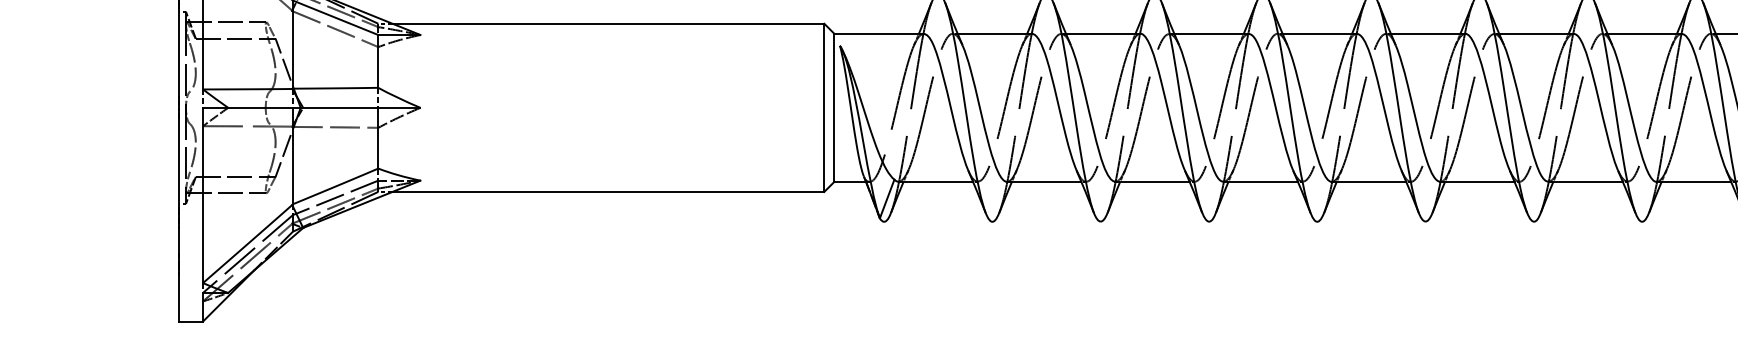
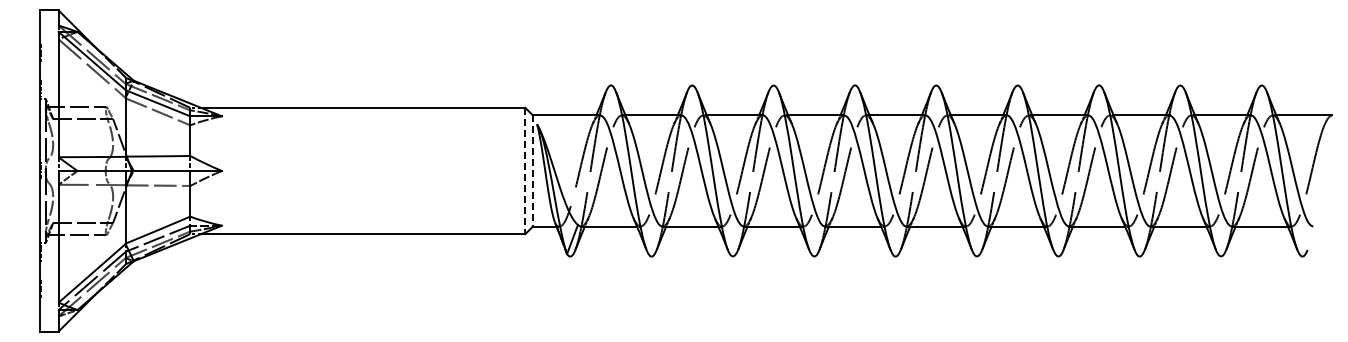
line: (824, 108) -> (525, 171), solid -> dashed
line: (833, 108) -> (532, 171), solid -> dashed

